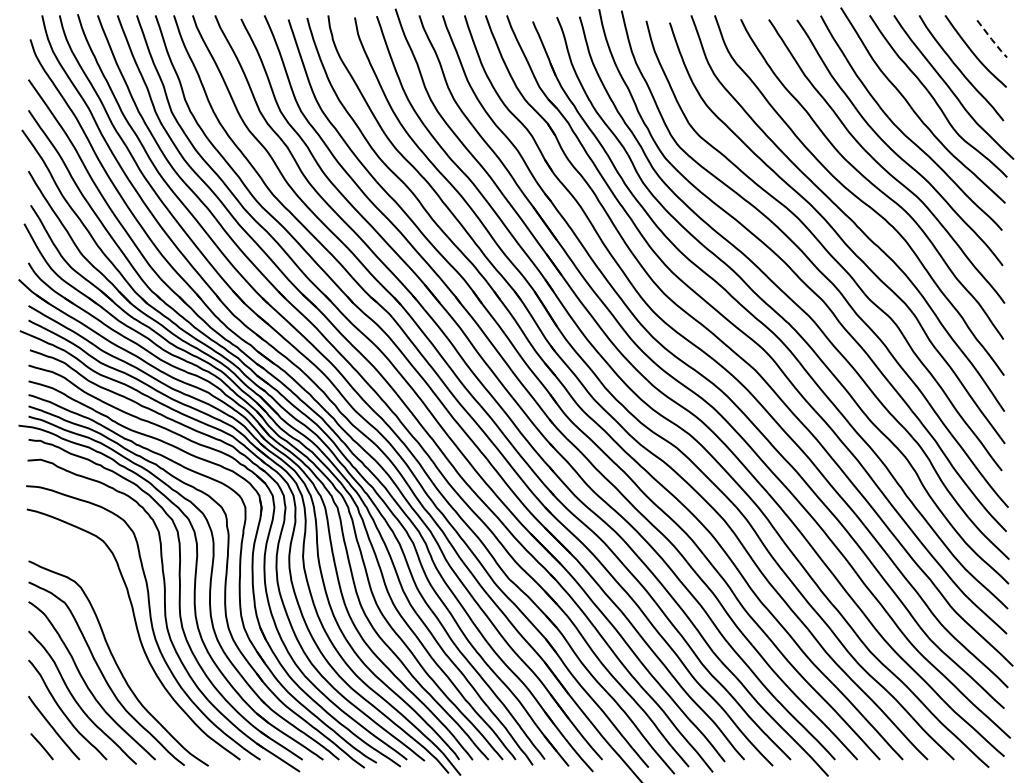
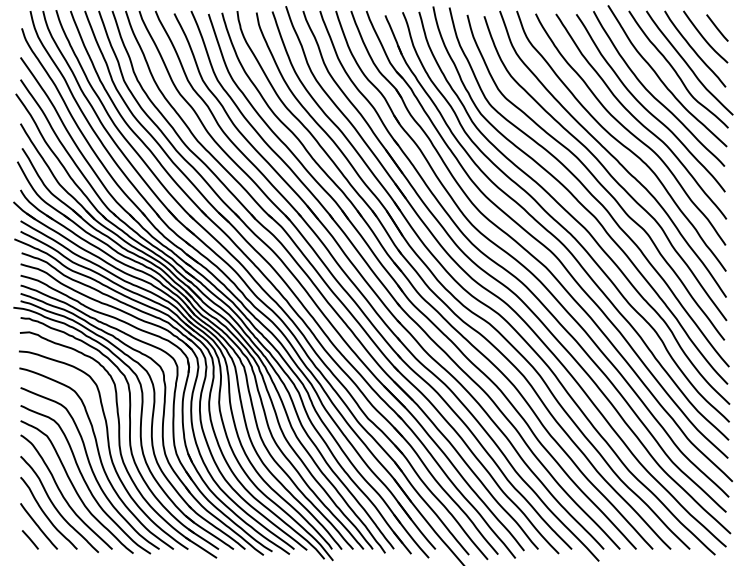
line: (992, 40) -> (717, 29), dashed -> solid
curve: (125, 647) -> (90, 468), added

